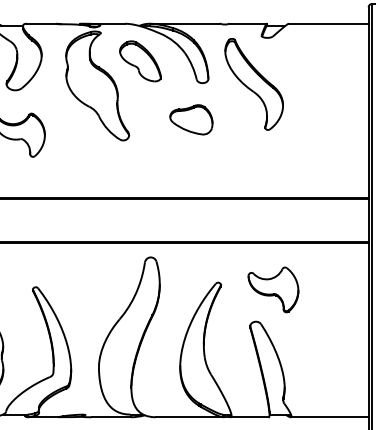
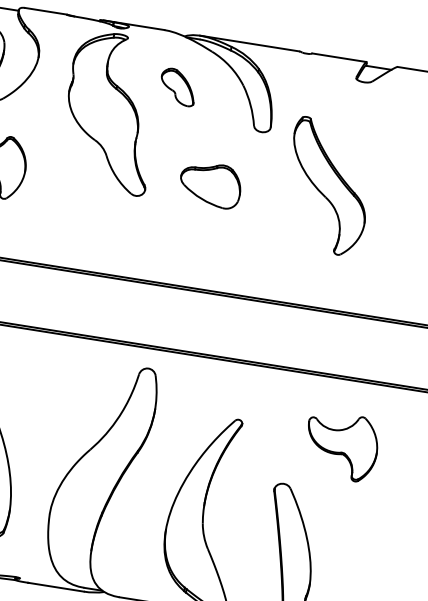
part: (140, 61) -> (178, 87), size x0.6
part: (253, 84) -> (327, 186), moved
part: (191, 119) -> (210, 184), moved
part: (273, 289) -> (341, 445), moved

